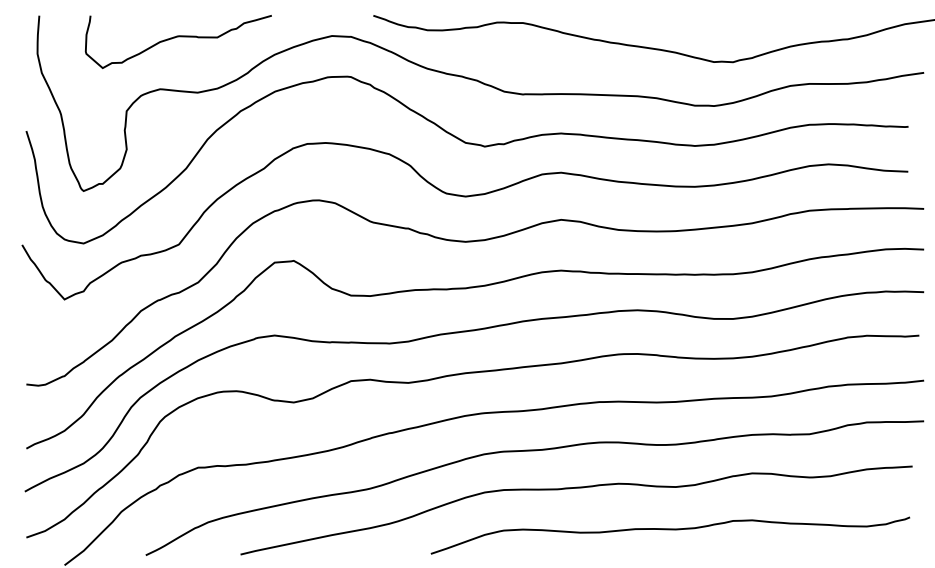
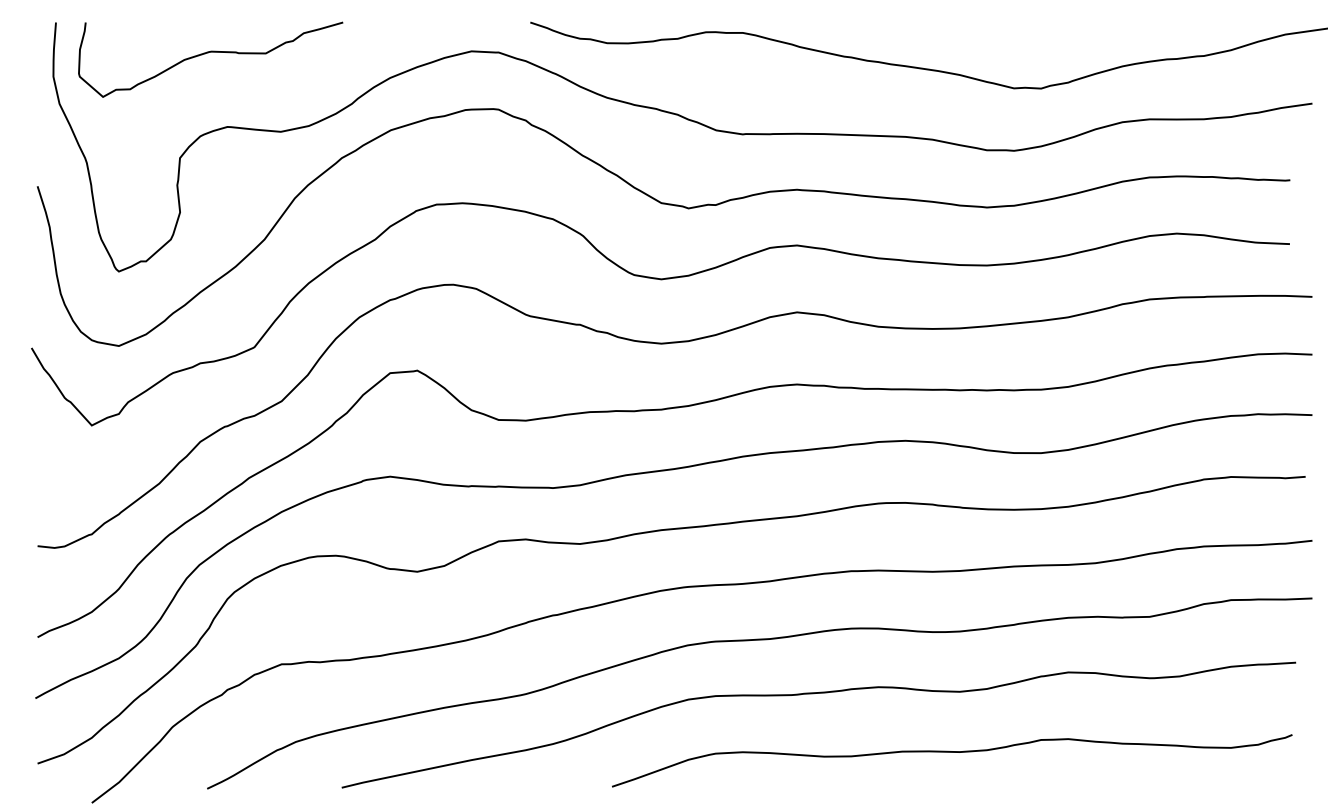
curve: (177, 37) -> (208, 53), moved

